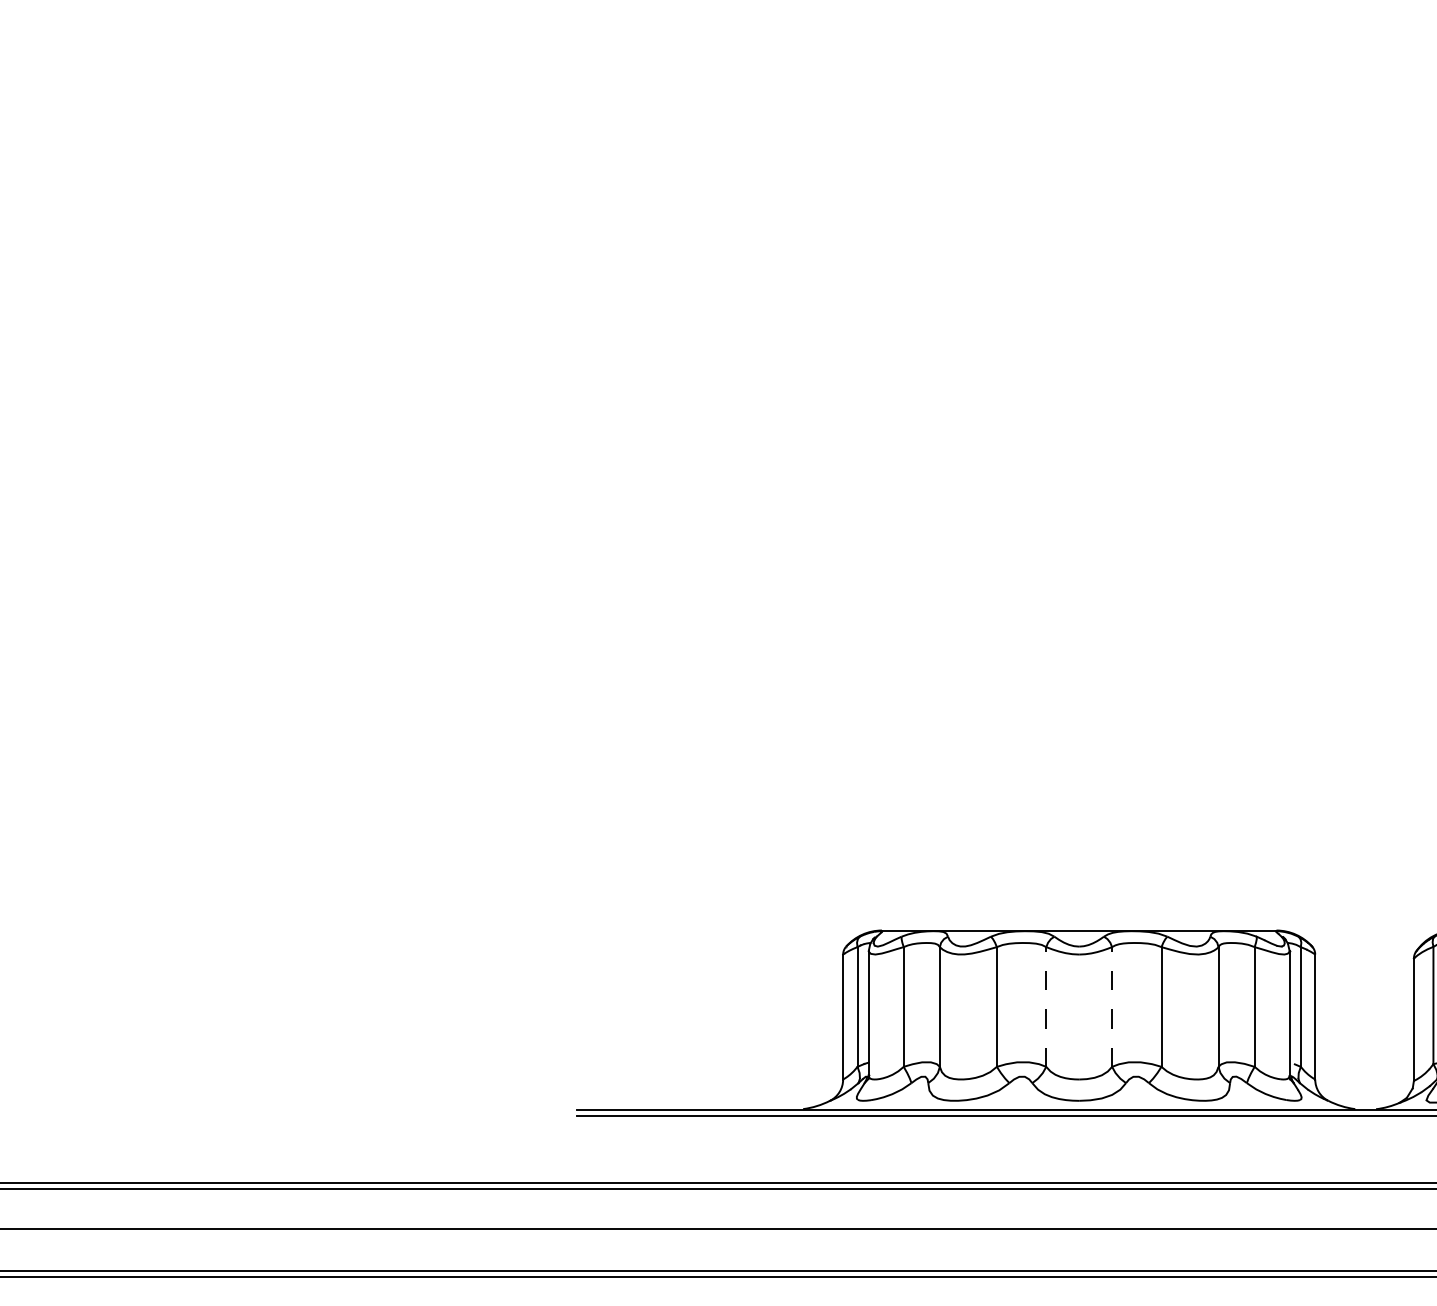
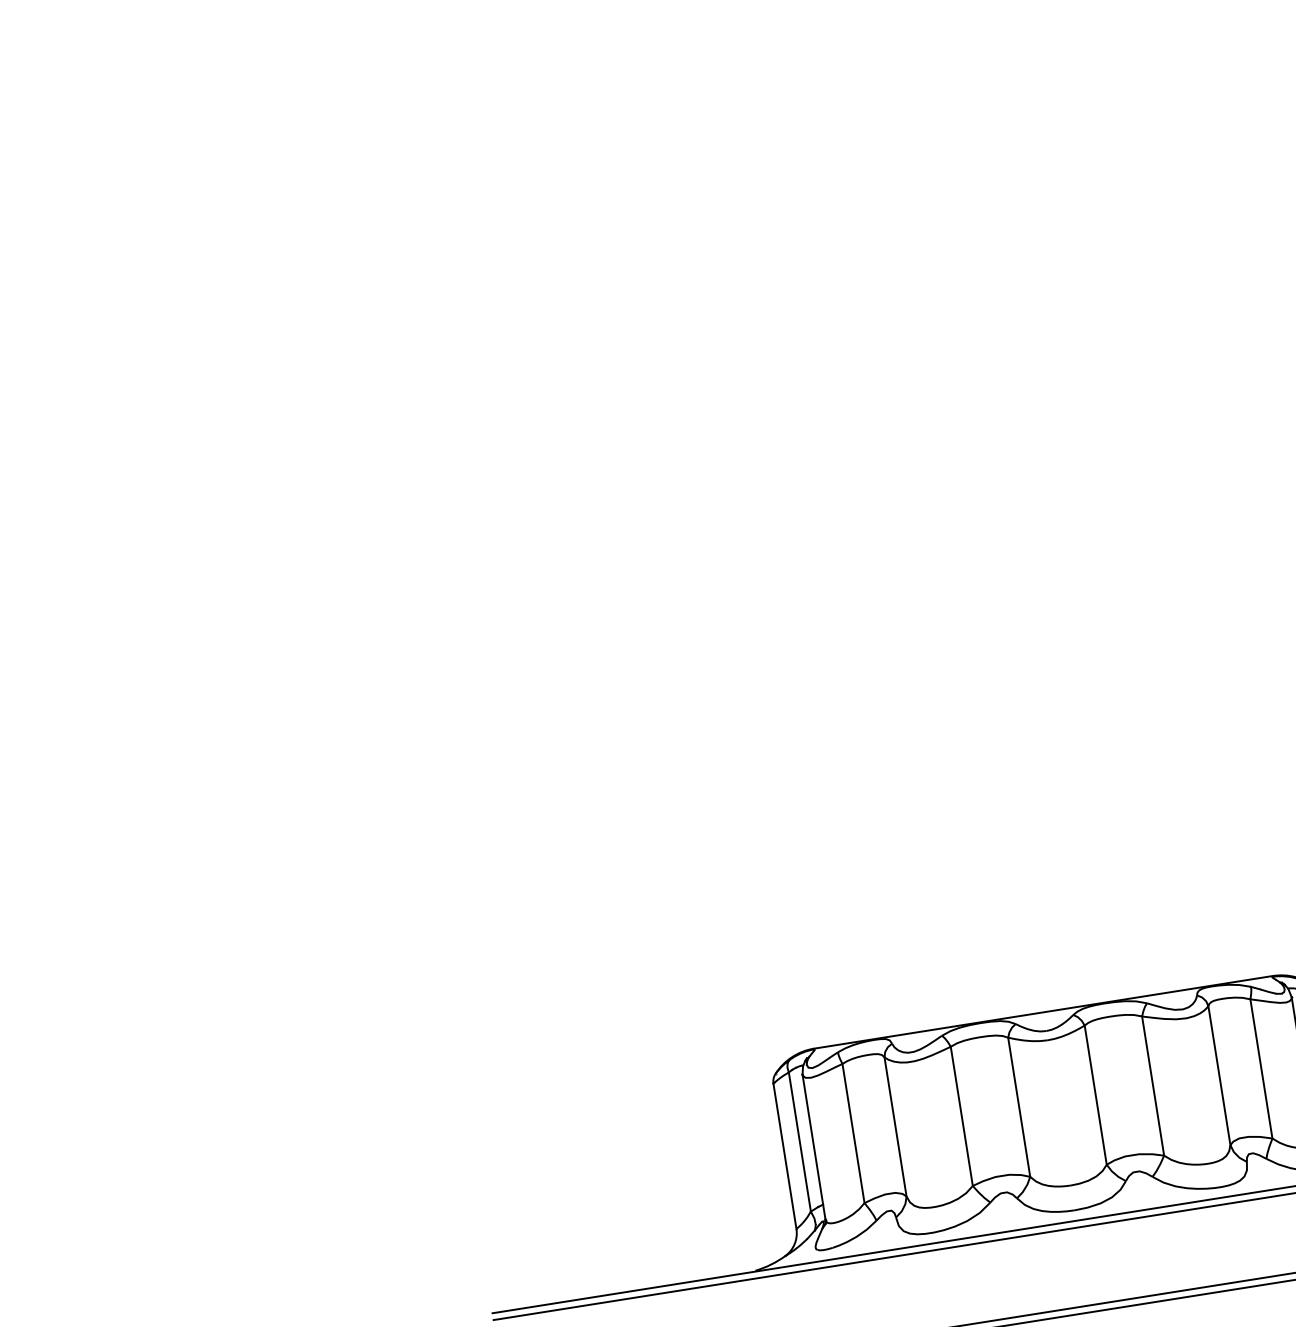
line: (1046, 1006) -> (1019, 1106), dashed -> solid
line: (1112, 1006) -> (1096, 1094), dashed -> solid

